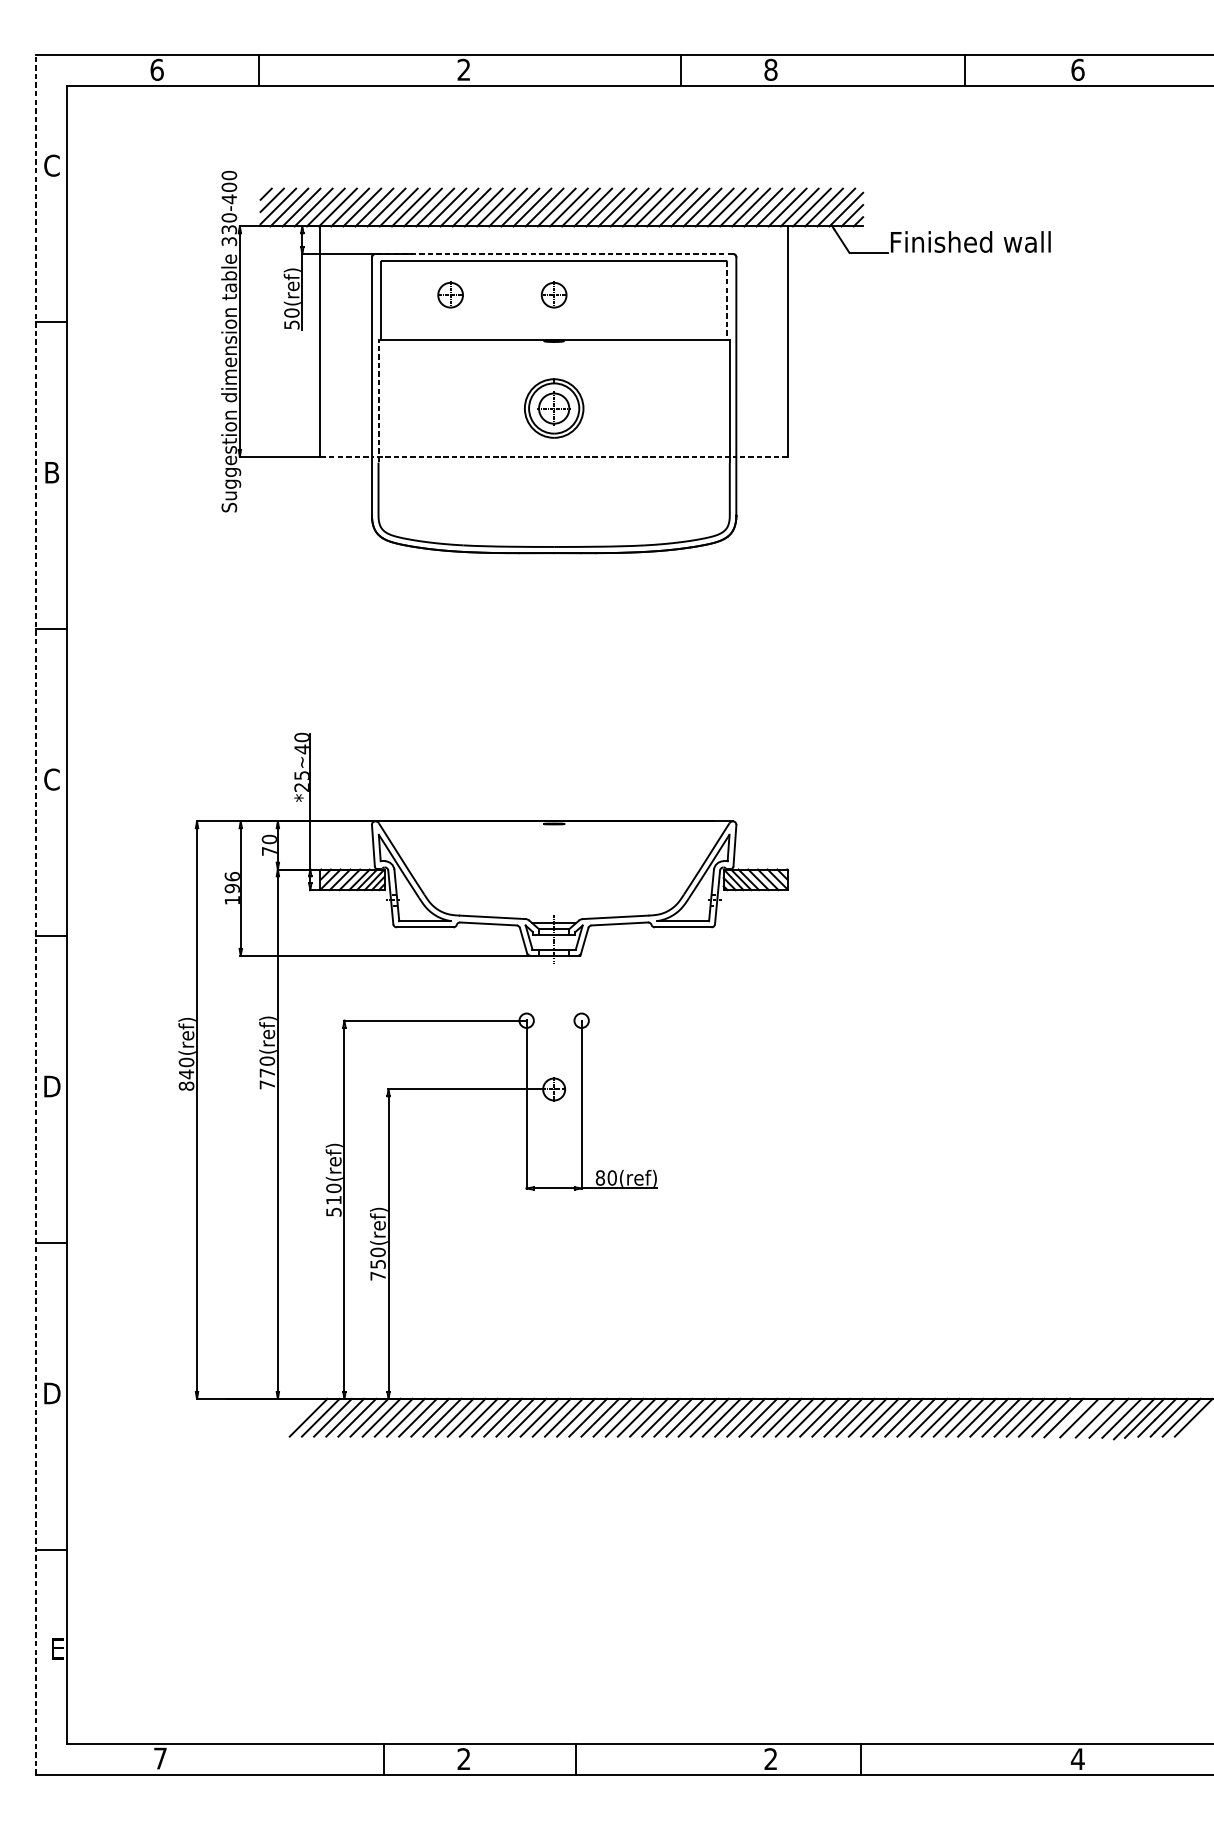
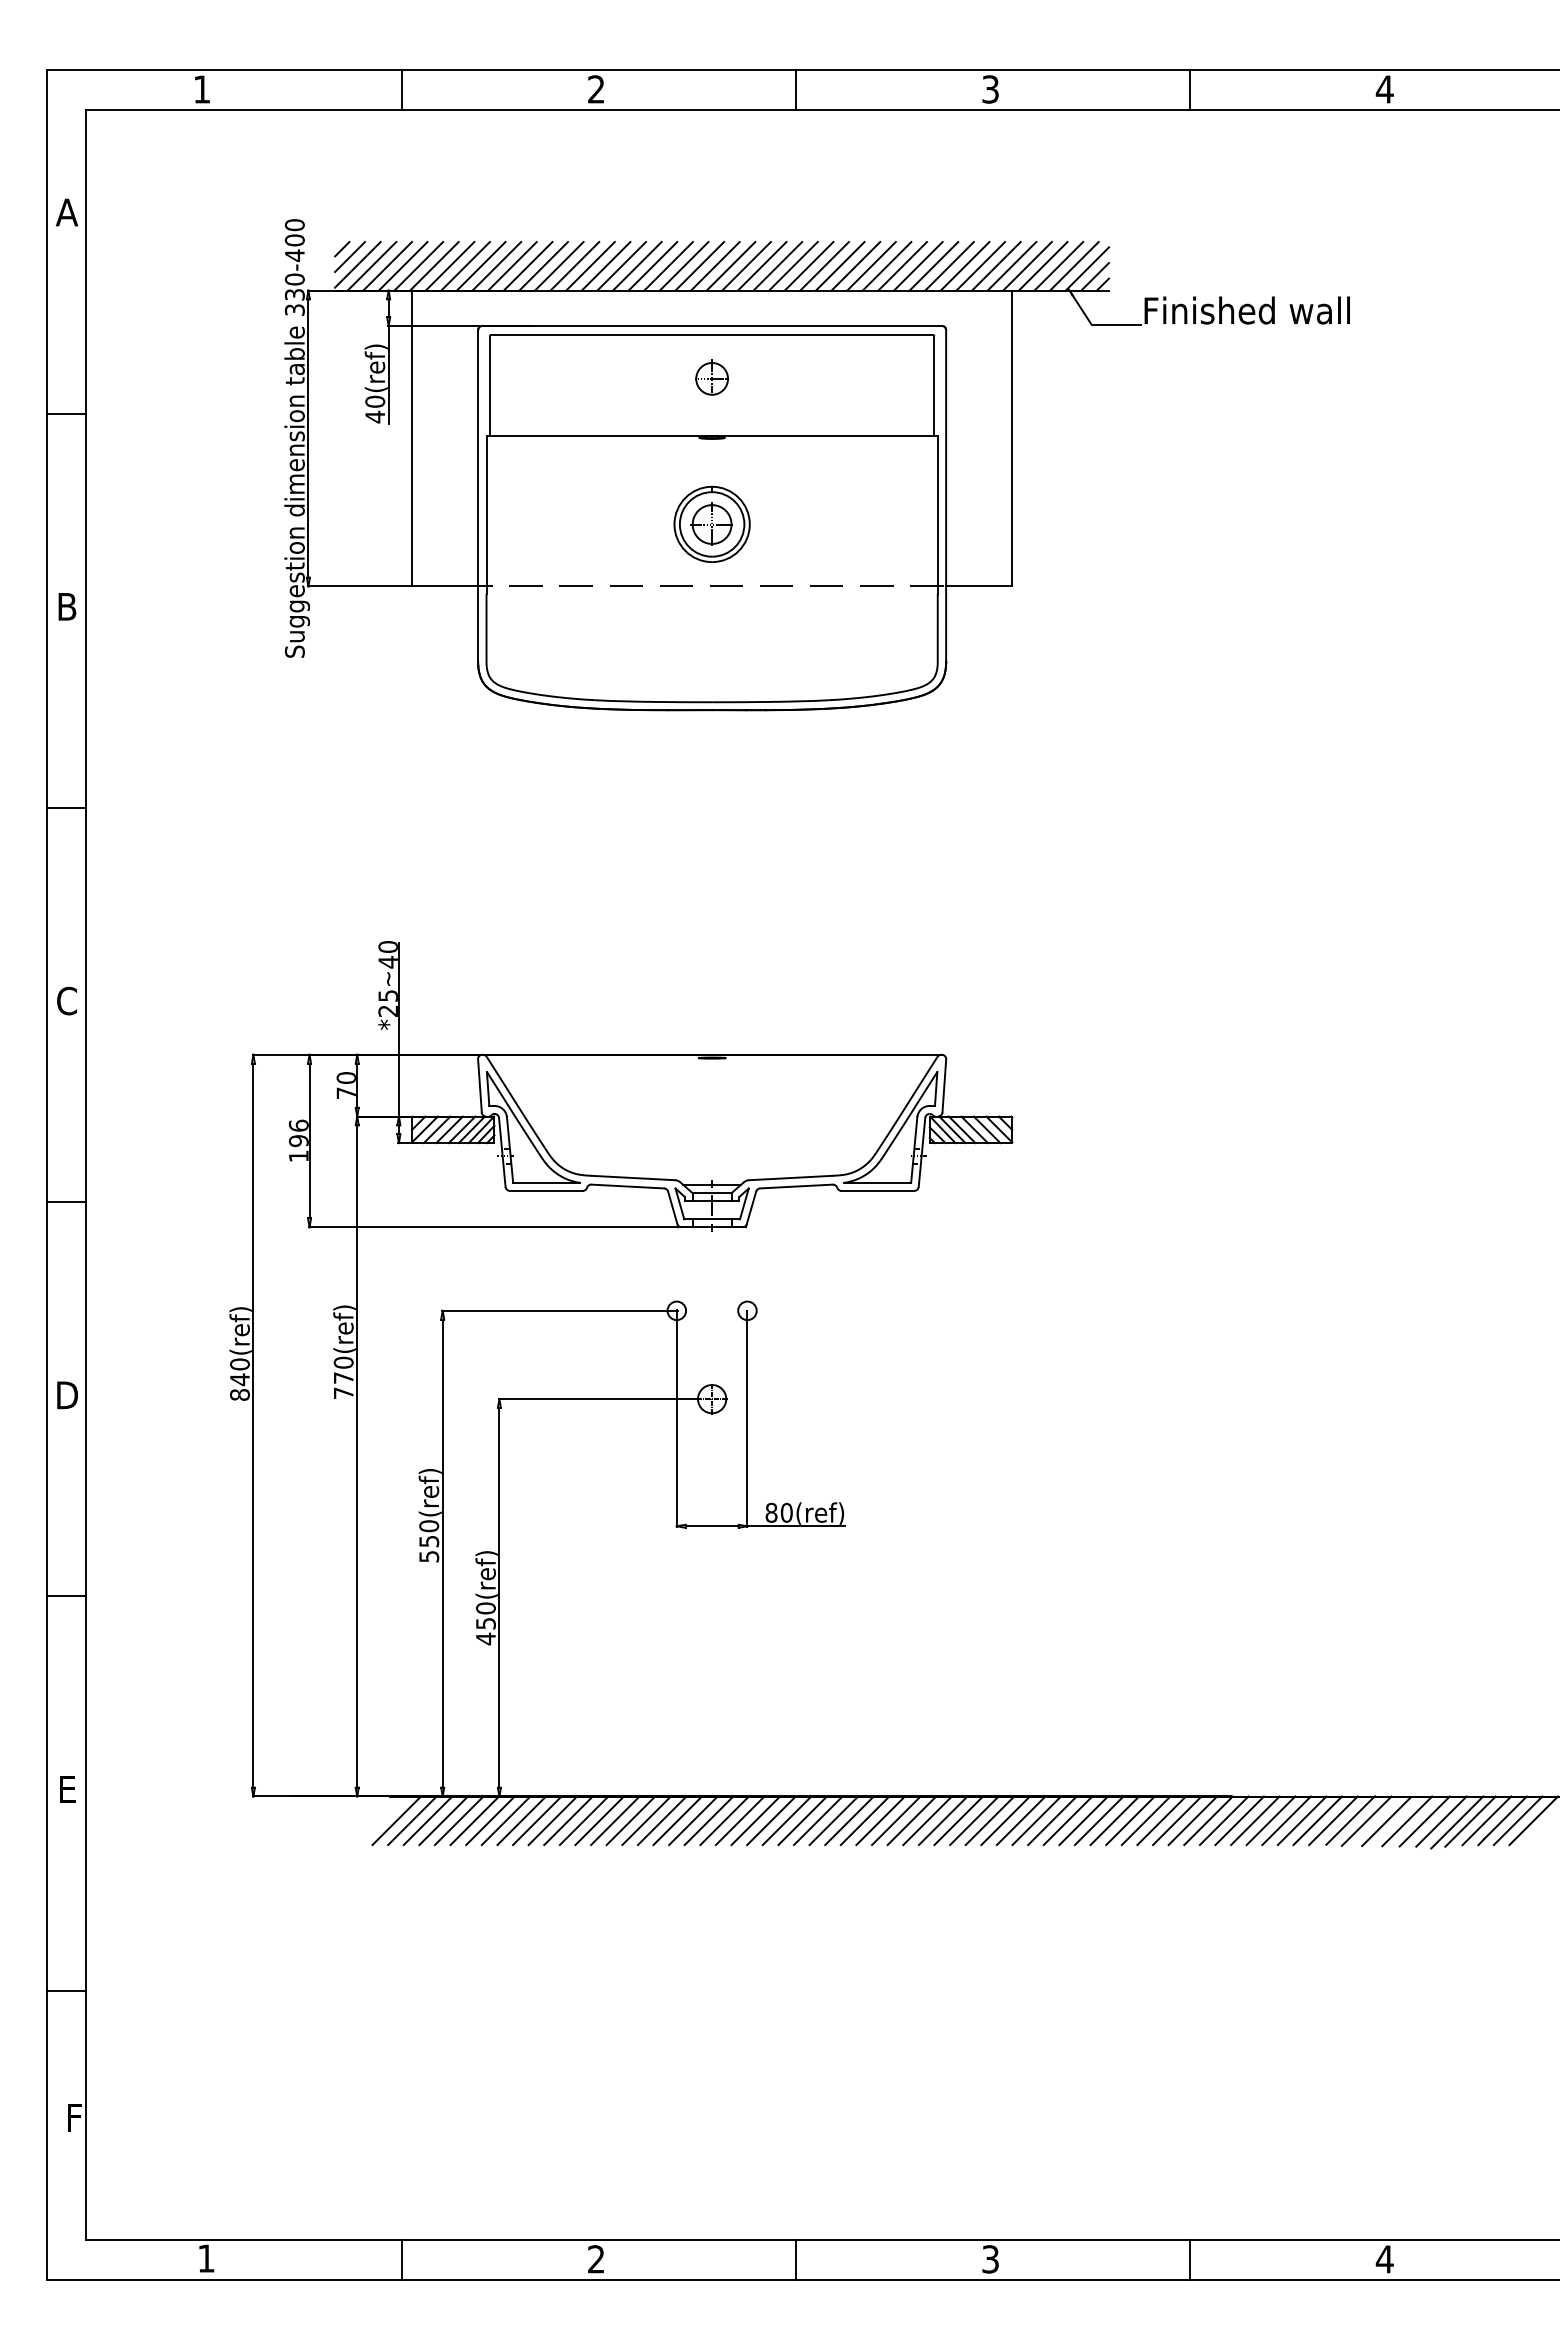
text: (156, 69) -> (201, 89), 6 -> 1
line: (258, 69) -> (401, 89), moved
line: (681, 69) -> (796, 89), moved
text: (770, 69) -> (990, 89), 8 -> 3
line: (965, 69) -> (1190, 89), moved
text: (1077, 69) -> (1384, 89), 6 -> 4
text: (51, 165) -> (66, 212), C -> A
line: (554, 253) -> (712, 325), dashed -> solid
part: (450, 294) -> (578, 377), removed
line: (727, 301) -> (934, 386), dashed -> solid
text: (292, 324) -> (375, 416), 50(ref) -> 40(ref)
line: (378, 400) -> (486, 514), dashed -> solid
line: (346, 456) -> (445, 586), dashed -> solid
line: (761, 456) -> (978, 586), dashed -> solid
line: (35, 915) -> (46, 1175), dashed -> solid
text: (334, 1200) -> (429, 1541), 510(ref) -> 550(ref)
text: (377, 1275) -> (485, 1638), 750(ref) -> 450(ref)
text: (52, 1393) -> (67, 1789), D -> E
text: (57, 1648) -> (74, 2117), E -> F
text: (160, 1758) -> (206, 2258), 7 -> 1
line: (383, 1759) -> (401, 2259), moved
line: (576, 1759) -> (796, 2259), moved
text: (770, 1759) -> (990, 2259), 2 -> 3
line: (861, 1759) -> (1190, 2259), moved

